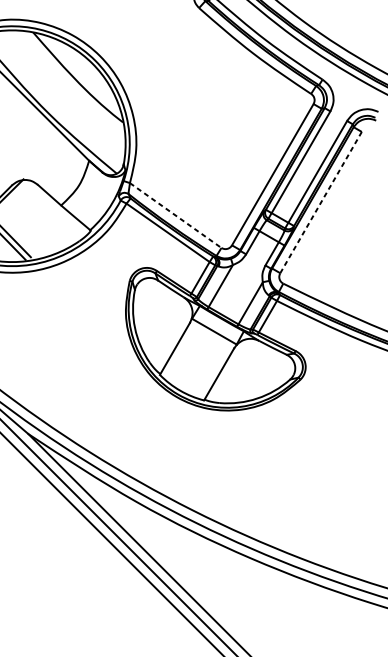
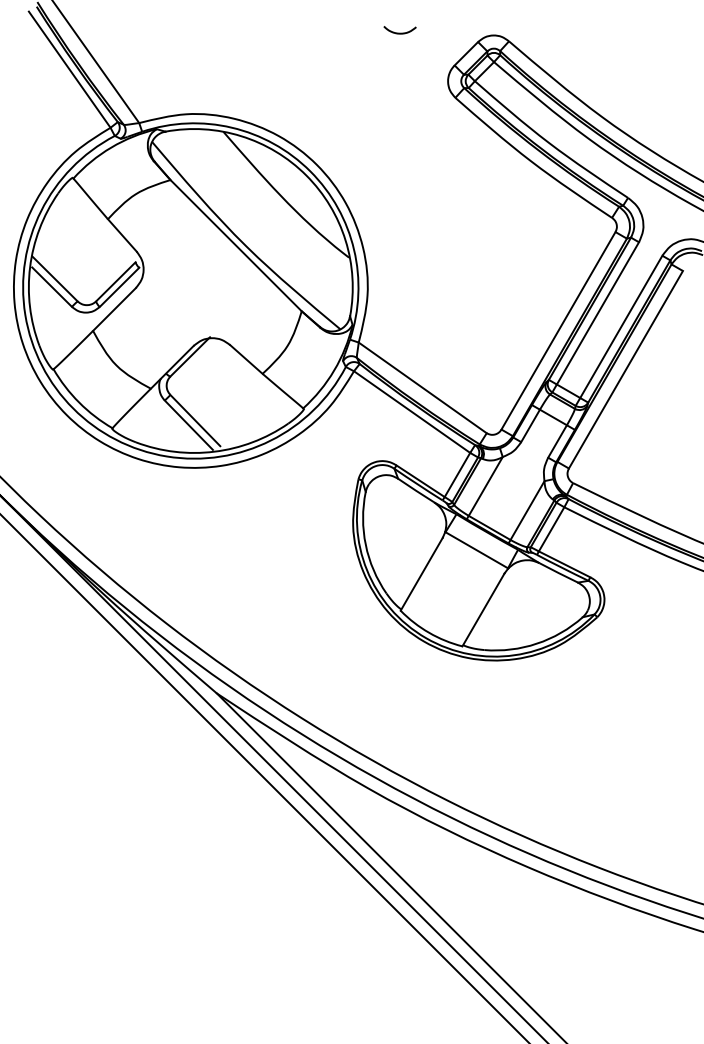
line: (320, 203) -> (625, 370), dashed -> solid
line: (176, 215) -> (423, 388), dashed -> solid

